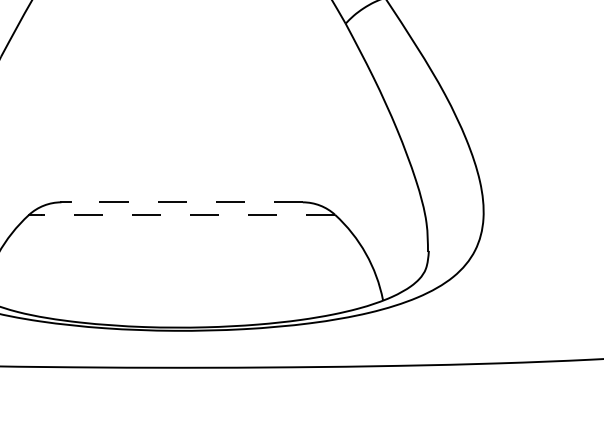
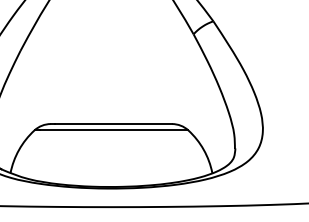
line: (186, 203) -> (113, 124), dashed -> solid
line: (188, 215) -> (114, 130), dashed -> solid

